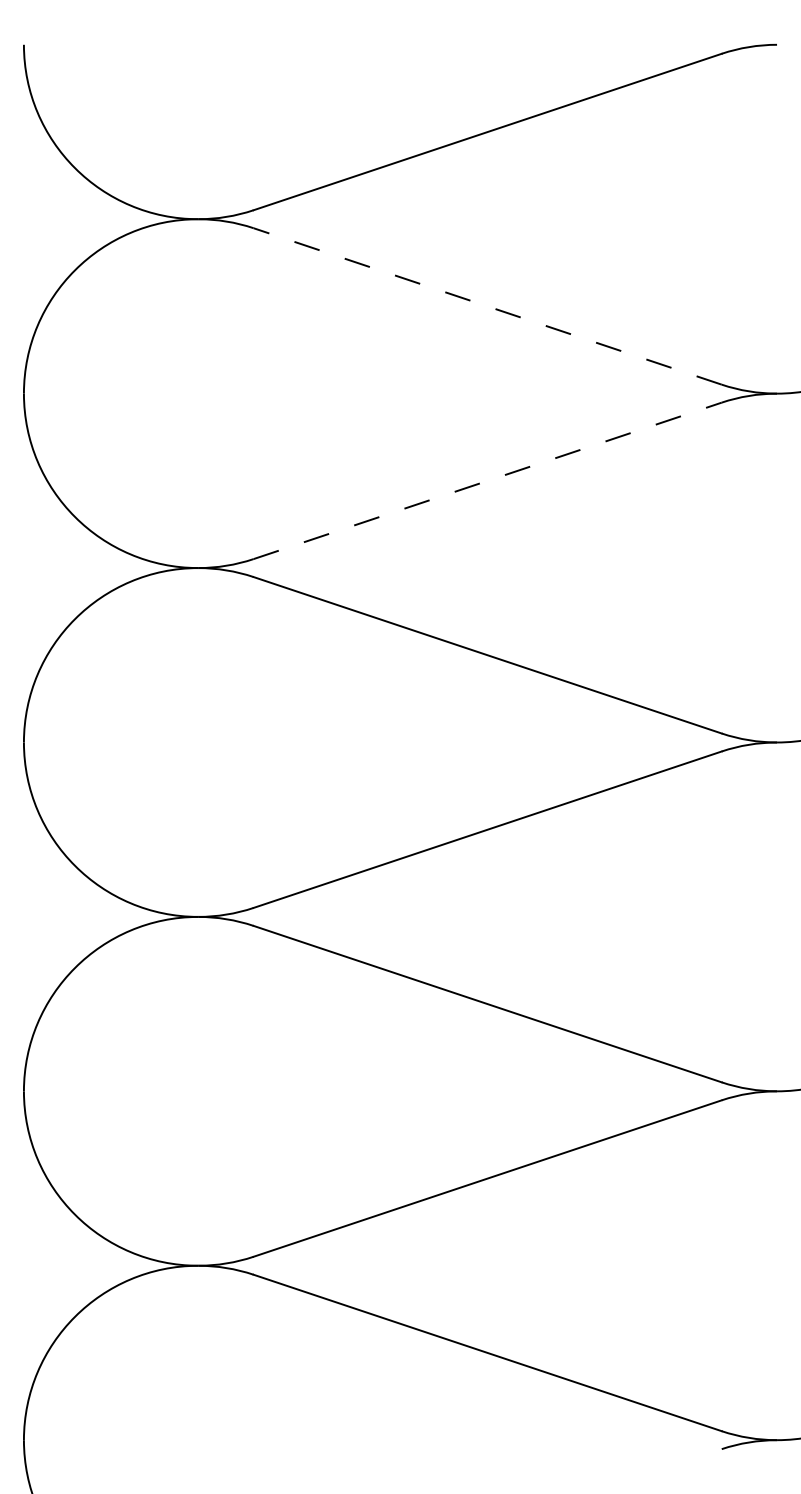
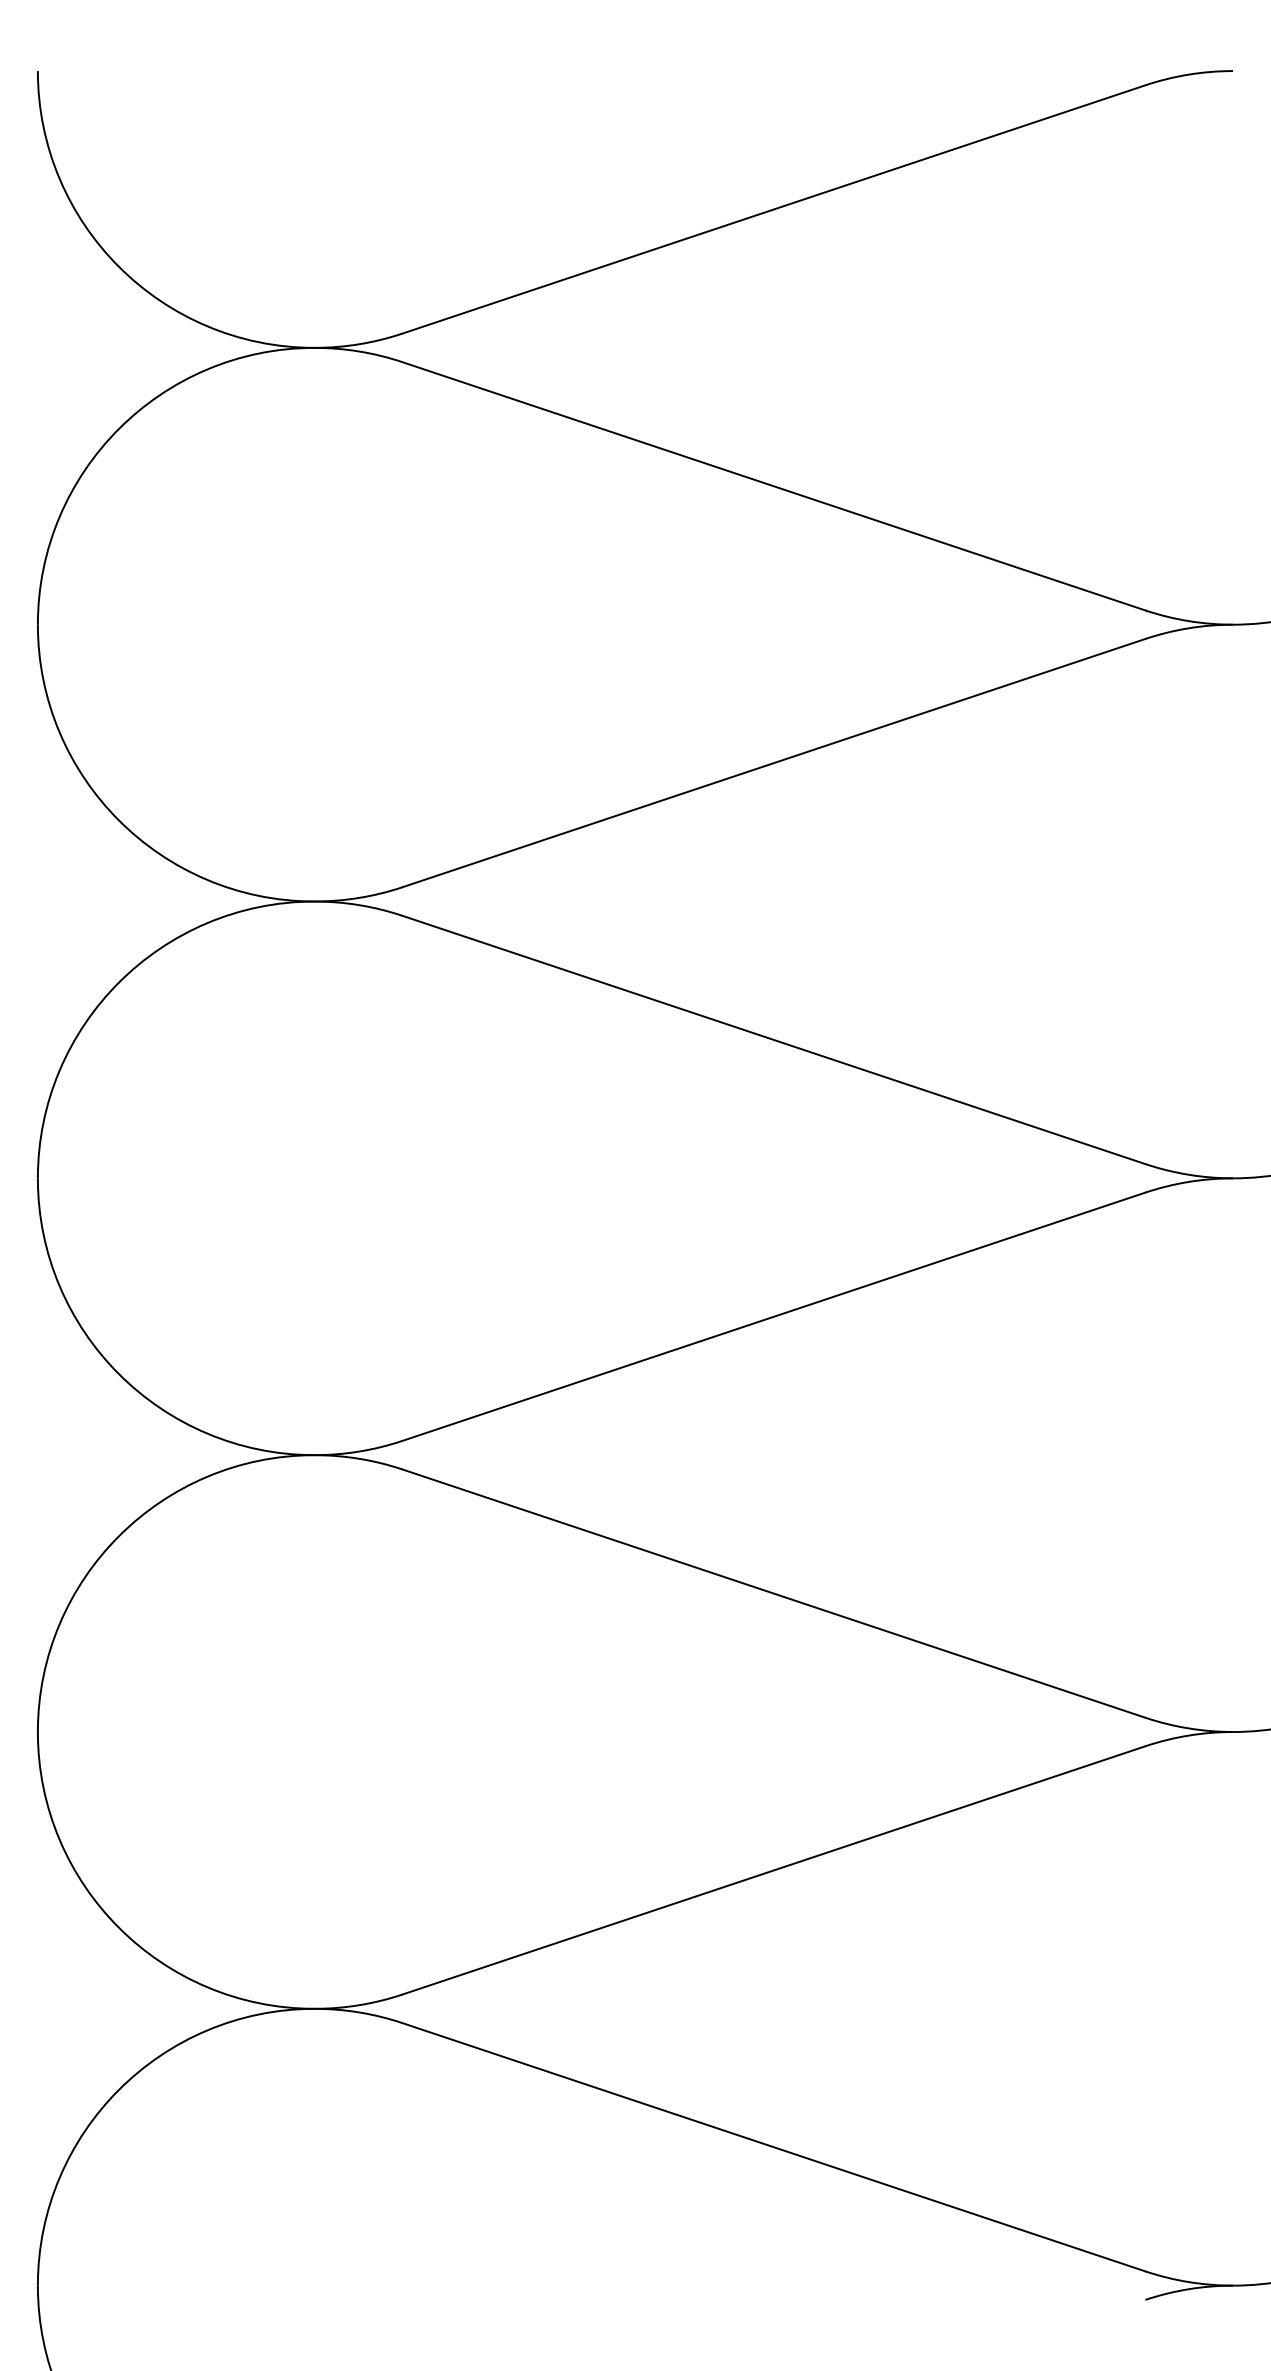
line: (487, 306) -> (773, 486), dashed -> solid
line: (487, 480) -> (773, 762), dashed -> solid

